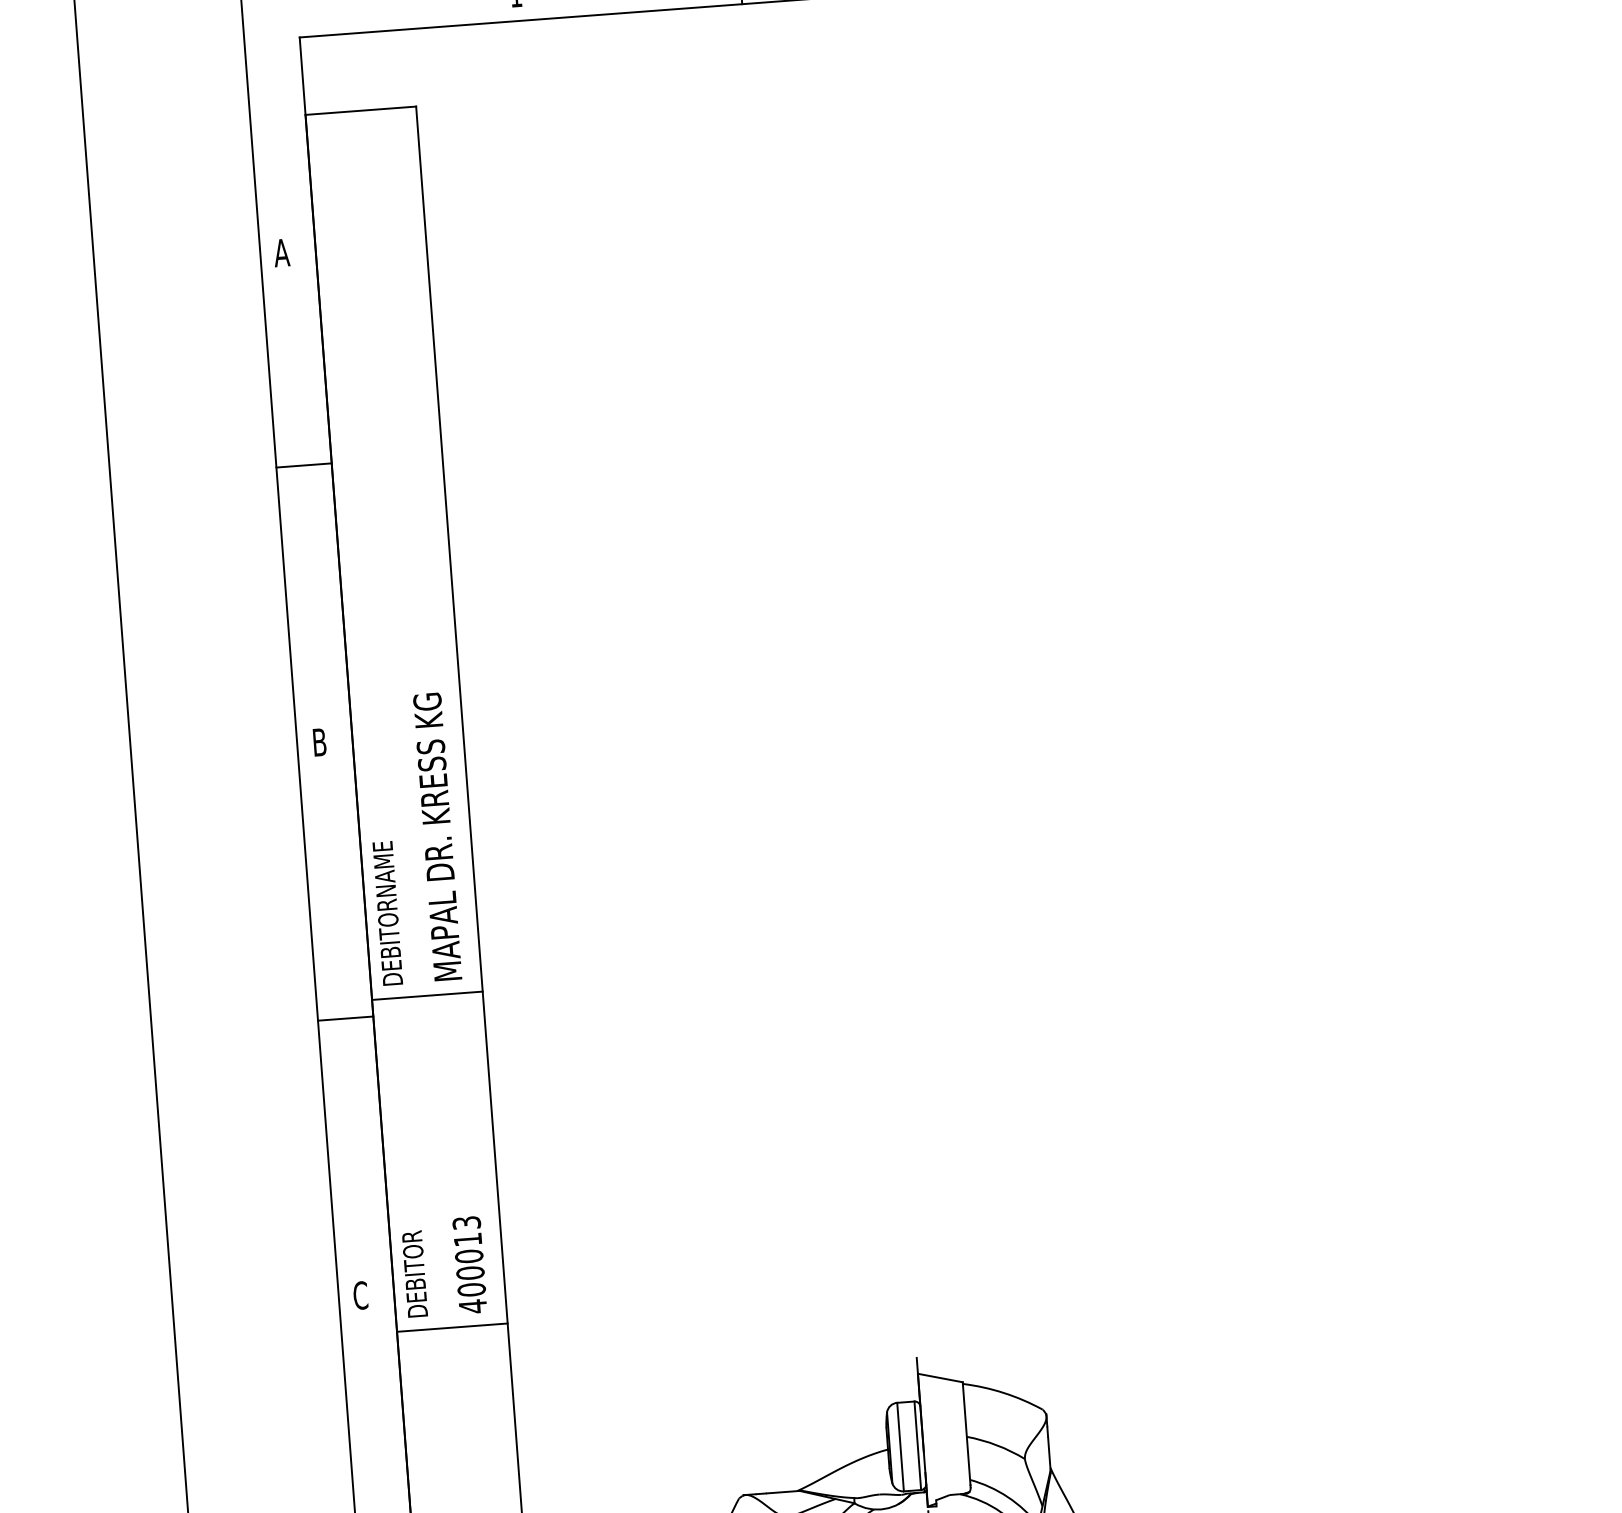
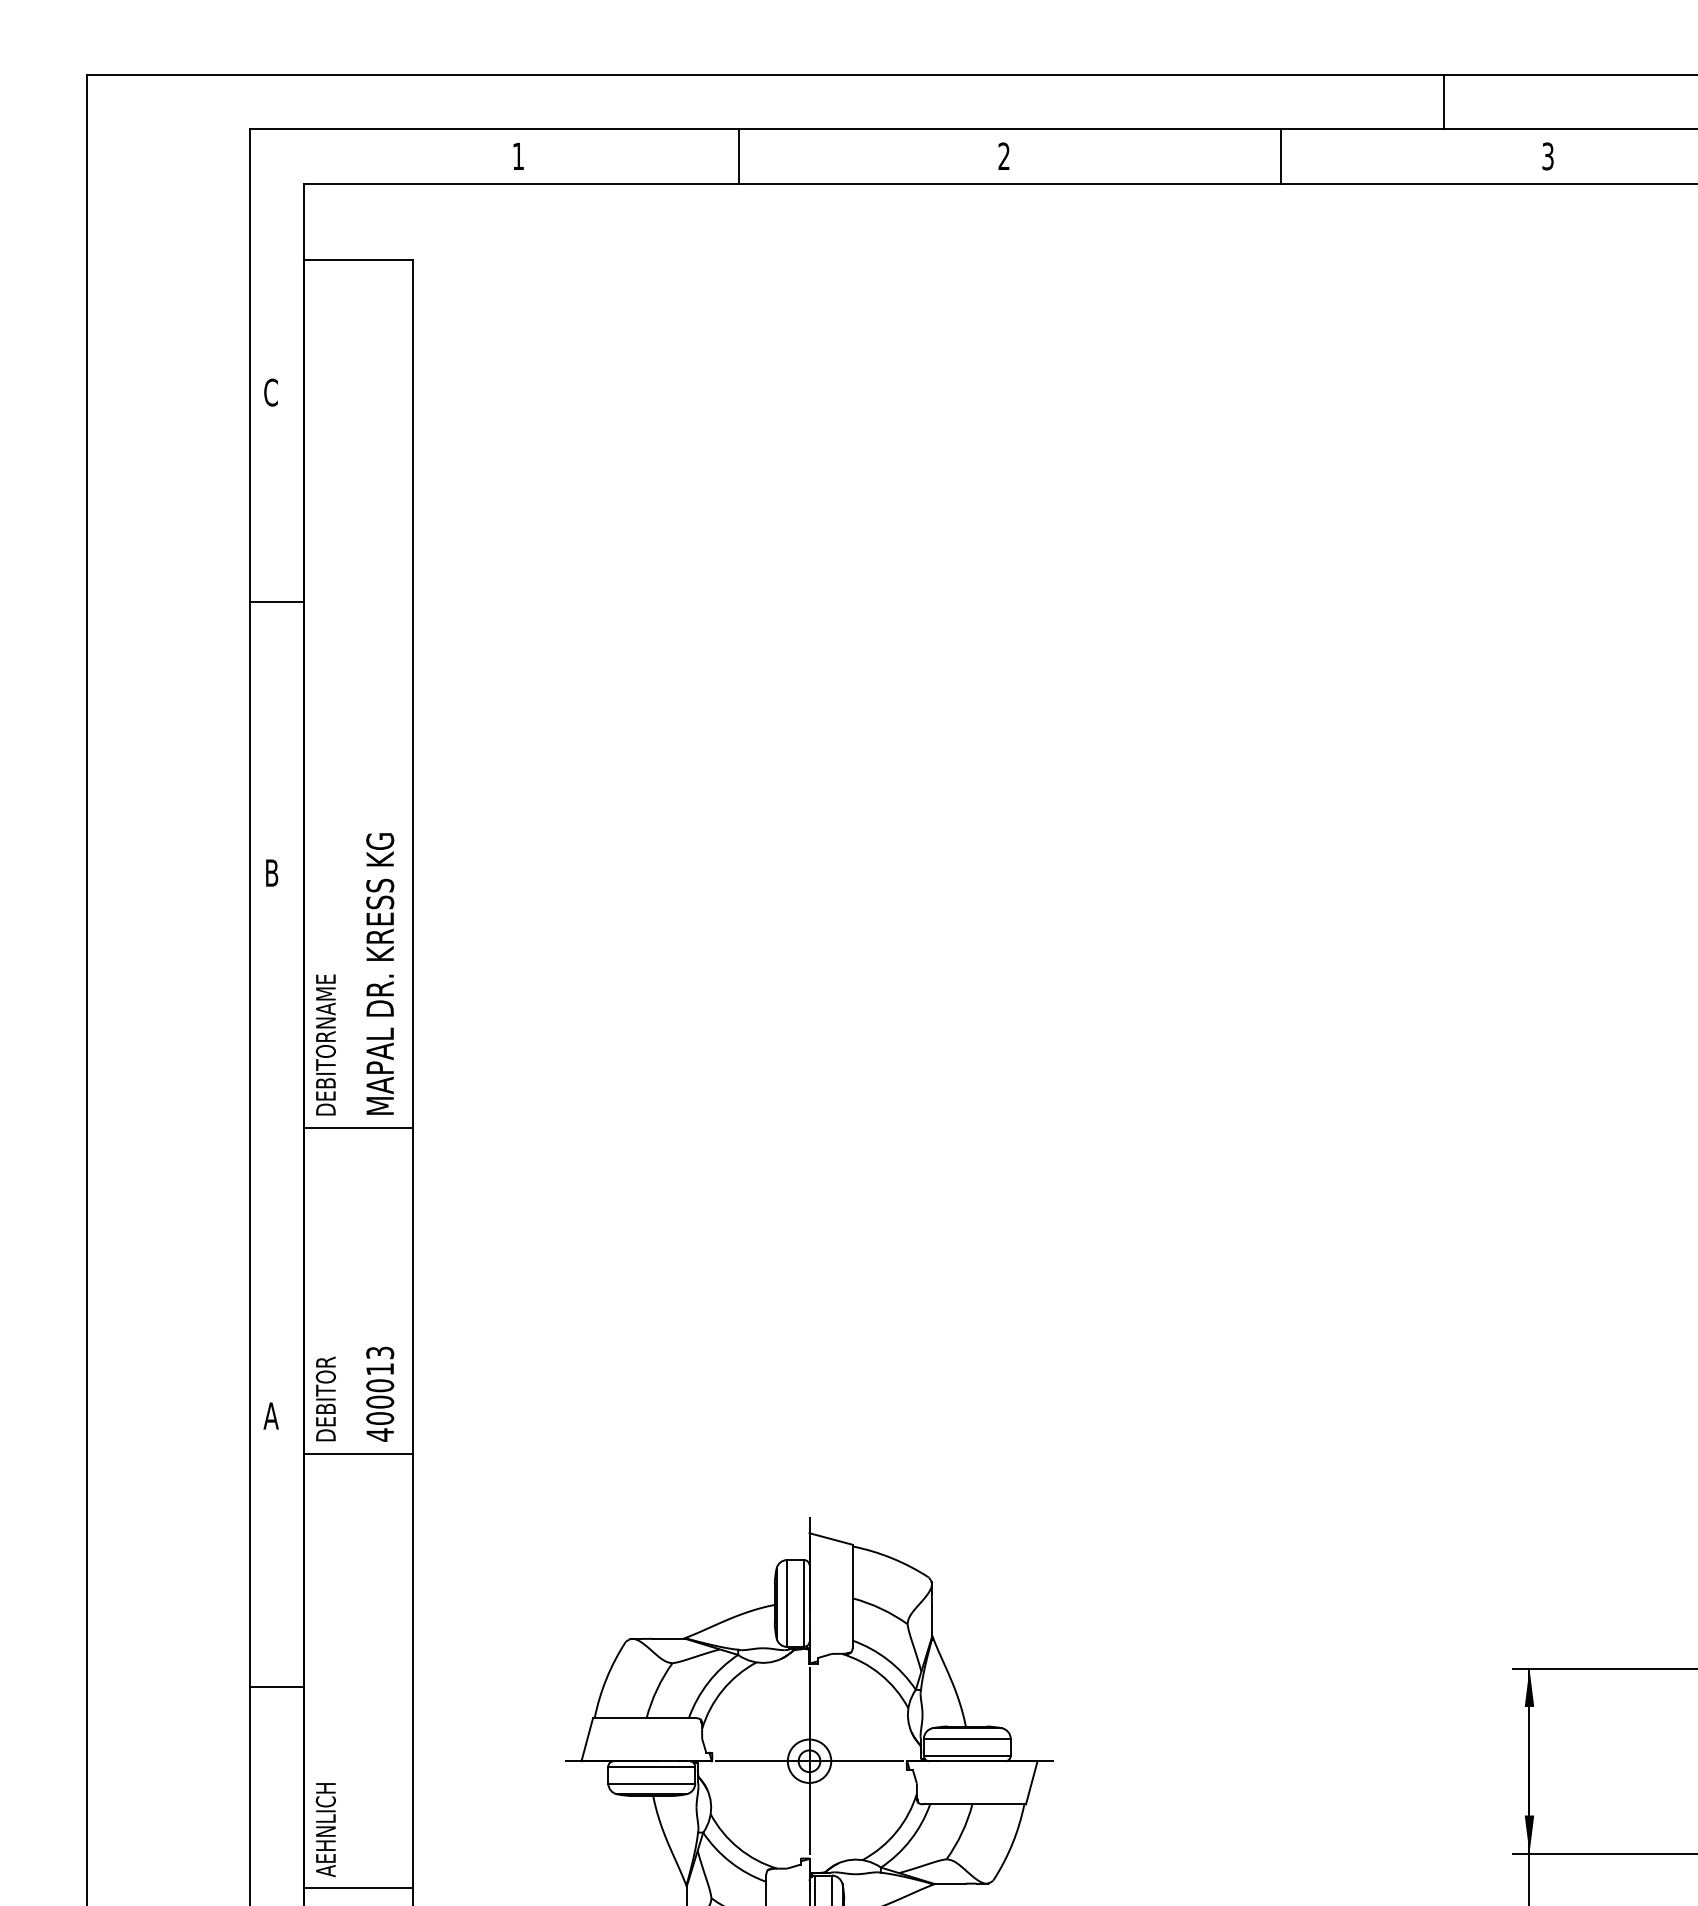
text: (281, 252) -> (270, 392), A -> C
line: (345, 1018) -> (276, 1144), removed
text: (359, 1296) -> (270, 1416), C -> A

